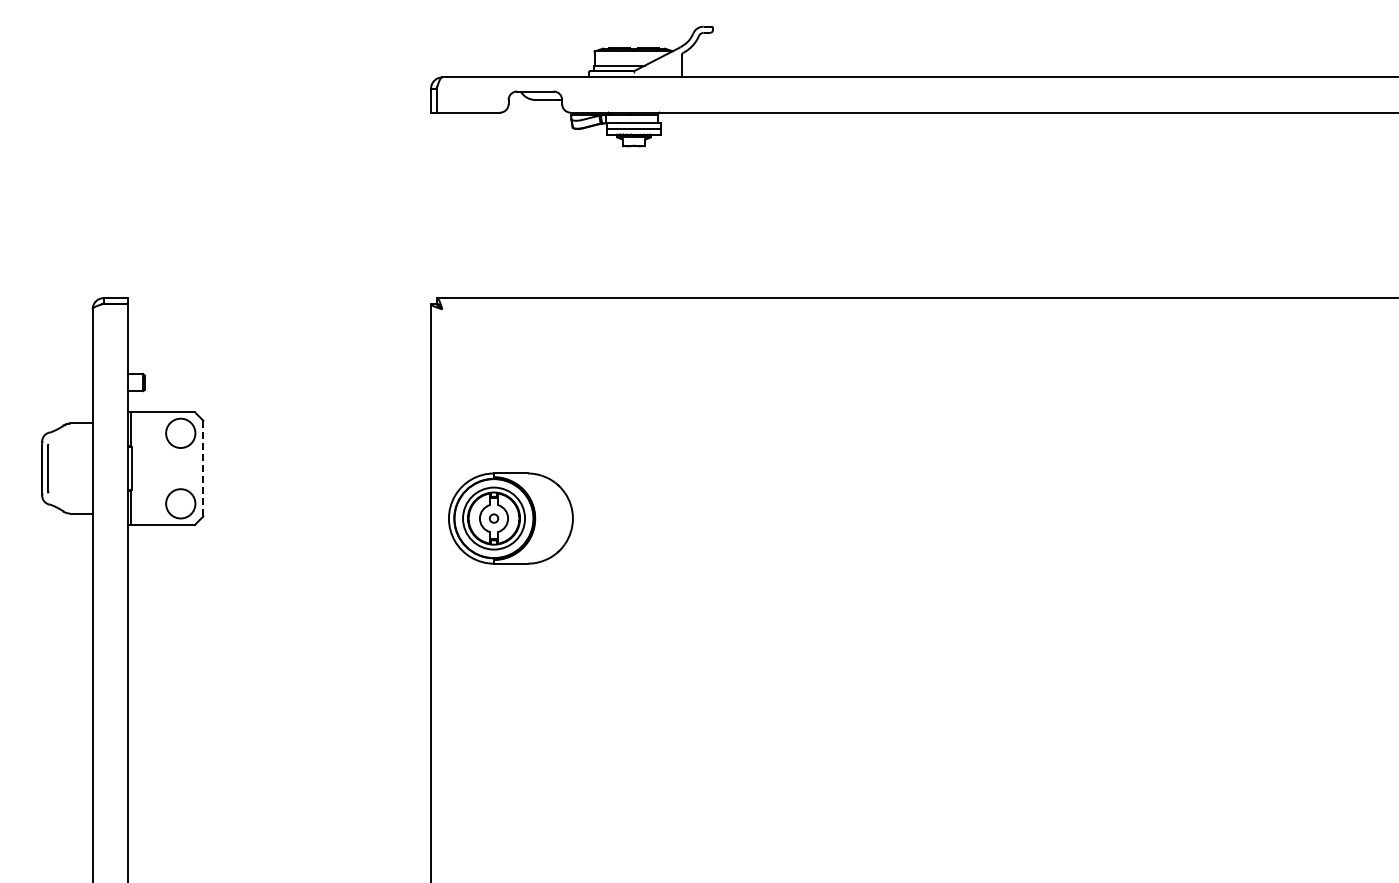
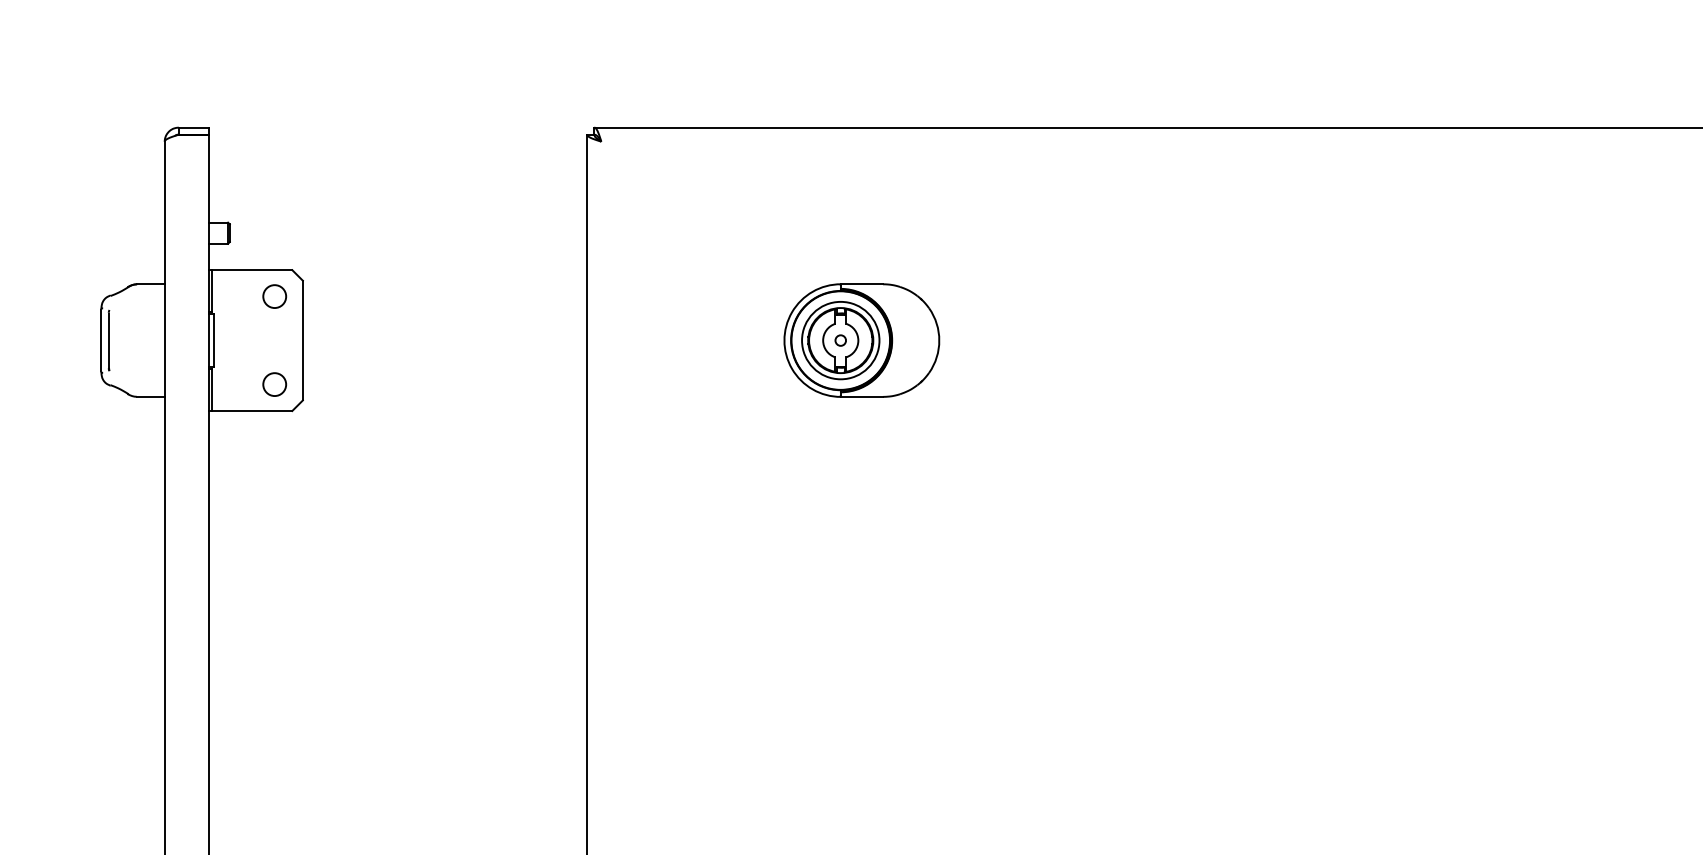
circle: (180, 433) -> (274, 296), size x0.62
line: (203, 468) -> (303, 340), dashed -> solid
circle: (180, 503) -> (274, 384), size x0.62
part: (510, 518) -> (861, 340), moved

